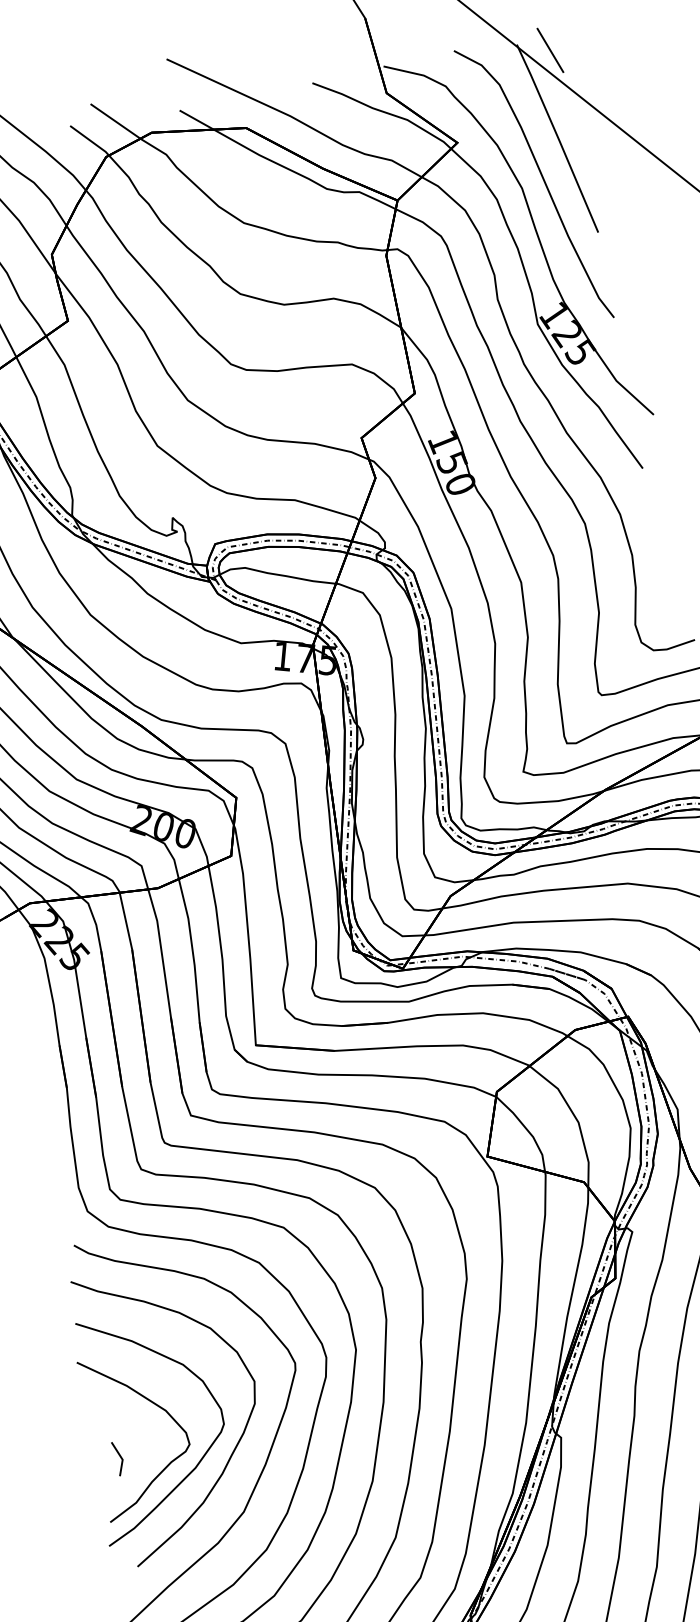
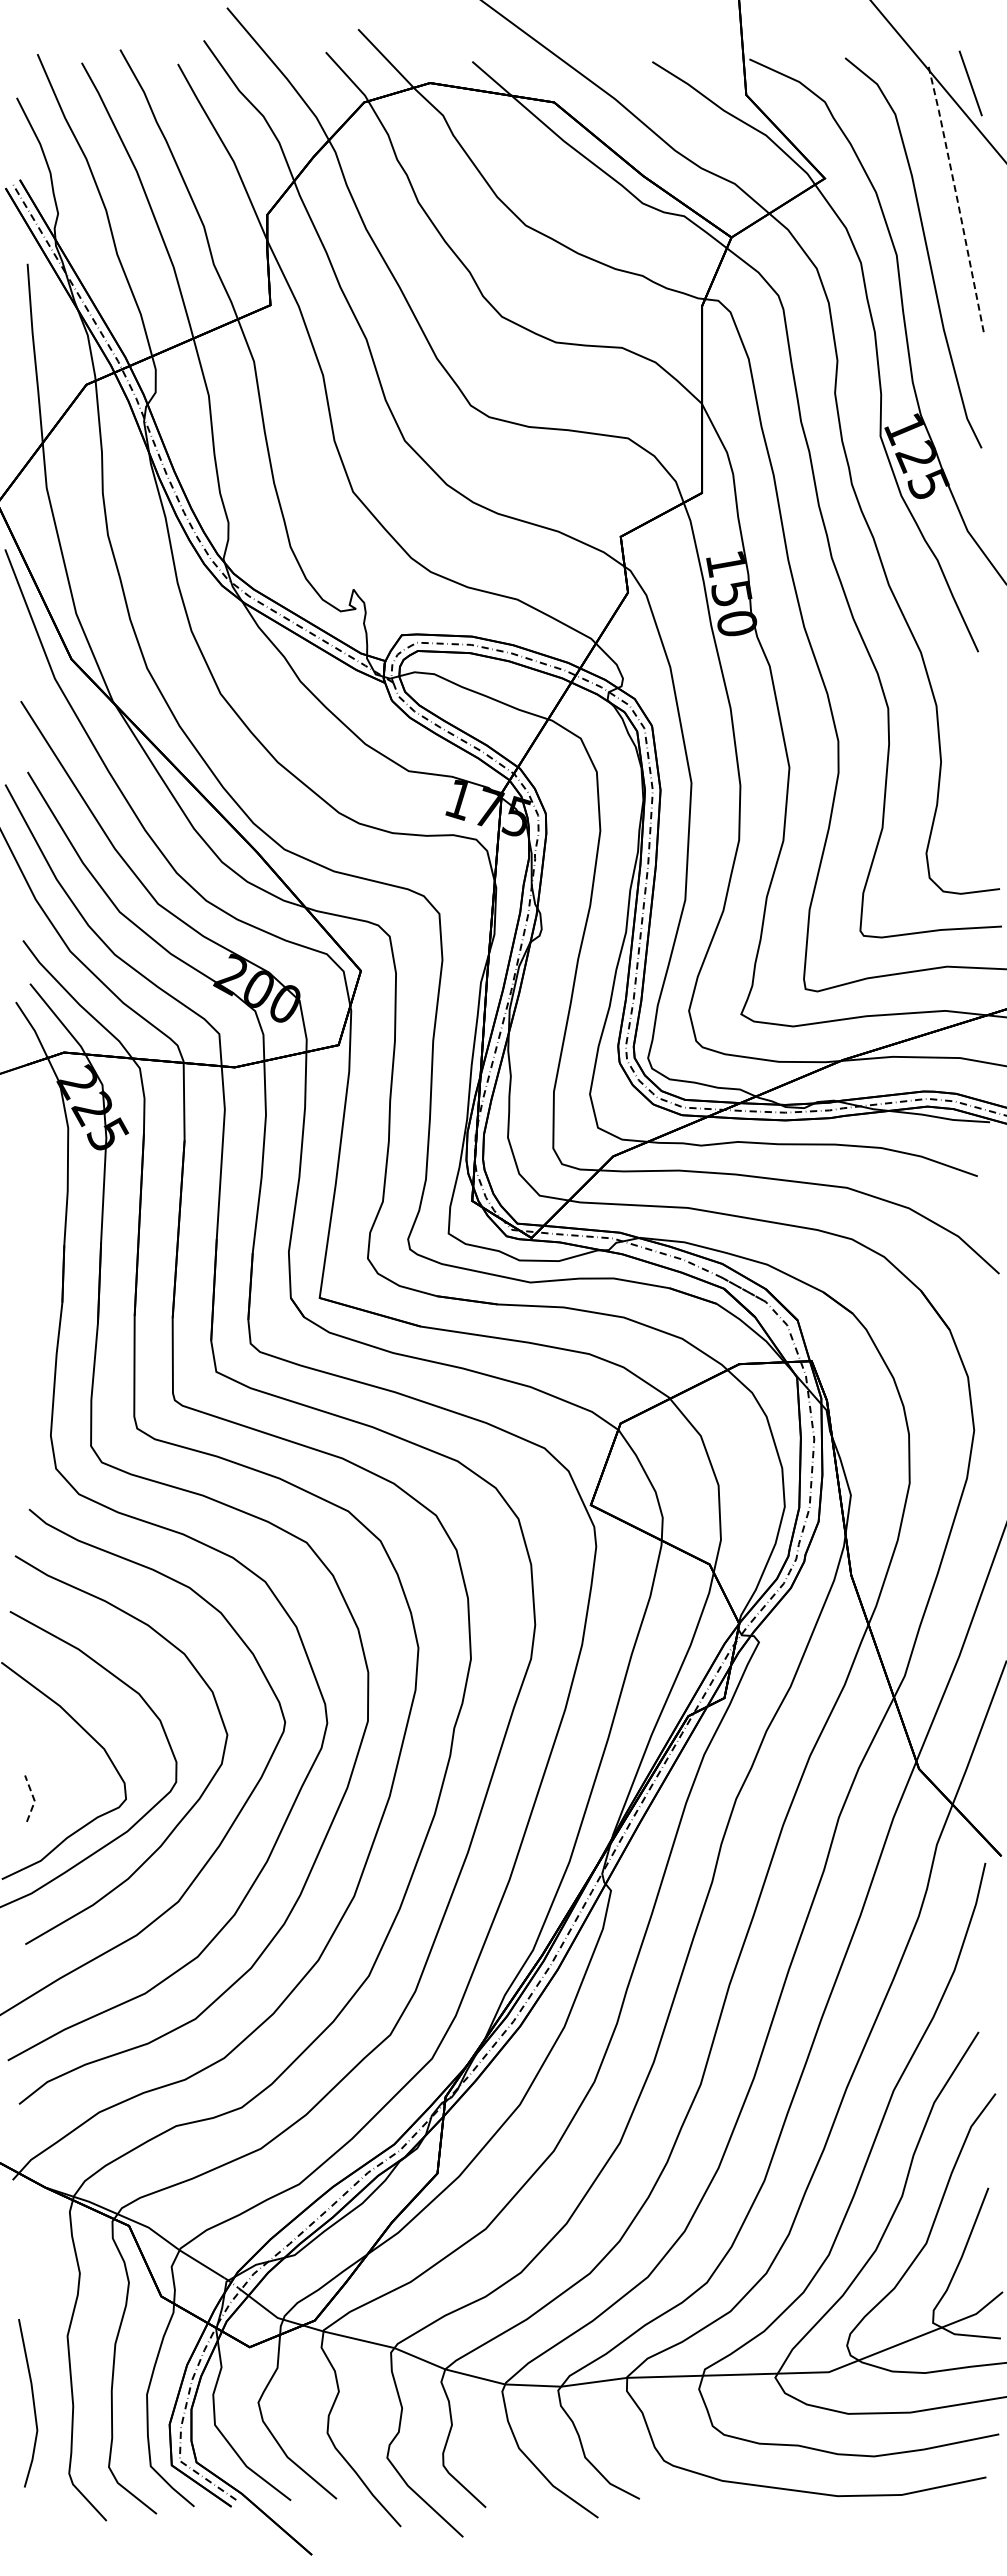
line: (558, 138) -> (957, 199), solid -> dashed
line: (122, 1458) -> (34, 1799), solid -> dashed

